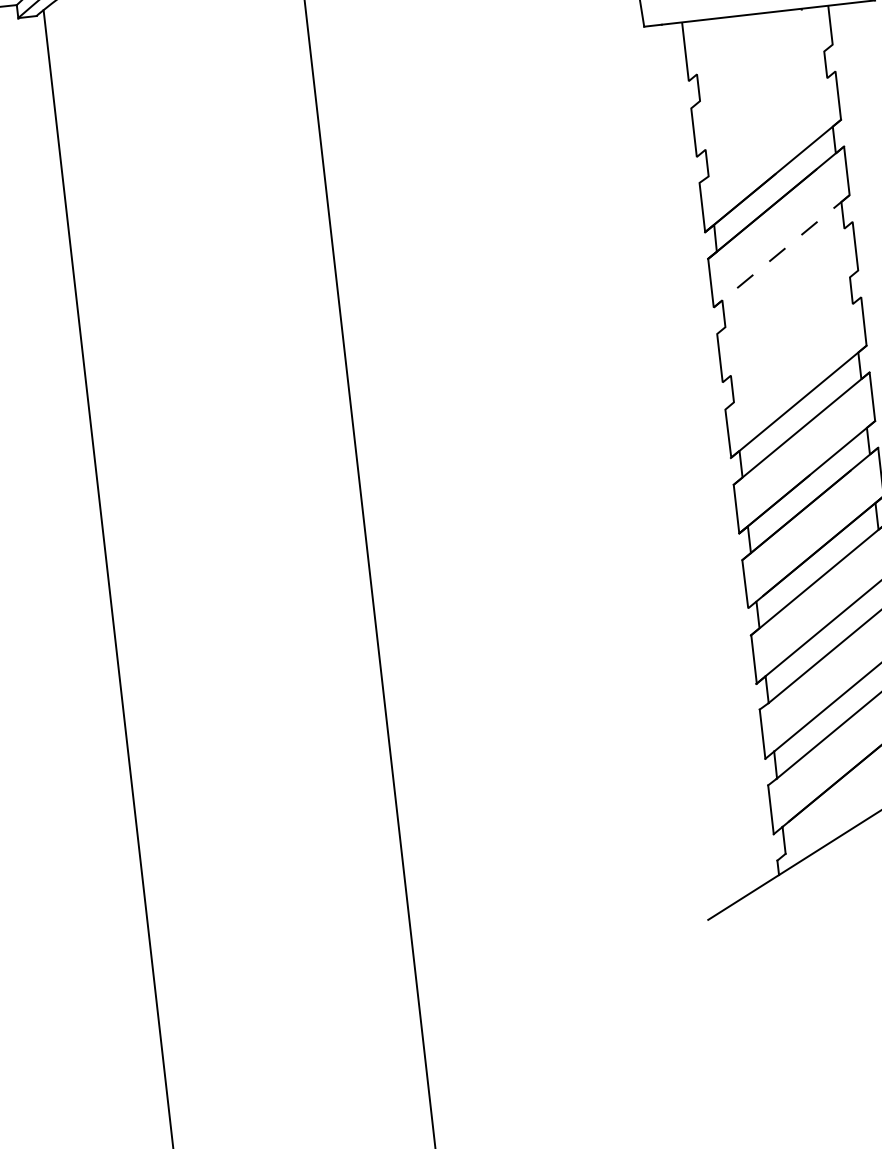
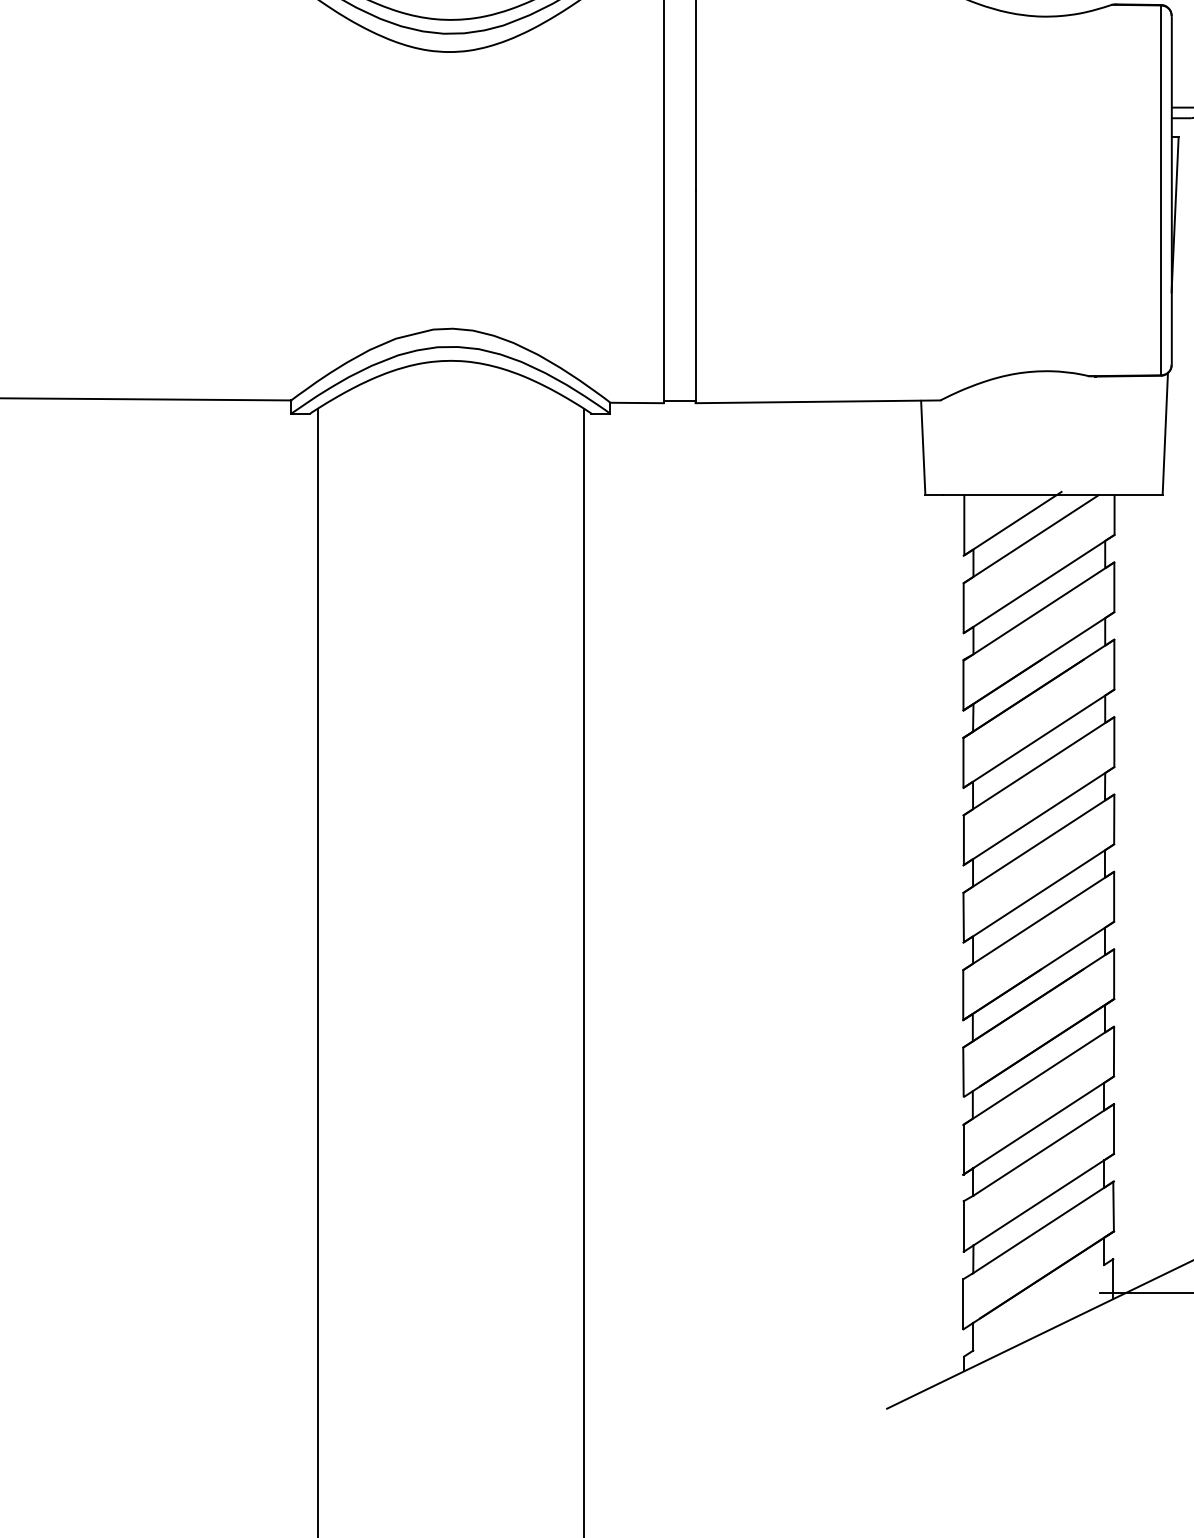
line: (732, 44) -> (1012, 523), added
line: (751, 58) -> (1030, 539), added
line: (764, 100) -> (1038, 583), added
line: (767, 127) -> (1038, 611), added
line: (781, 252) -> (1038, 739), dashed -> solid
line: (784, 278) -> (1038, 766), added
line: (789, 327) -> (1038, 816), added
line: (792, 353) -> (1038, 843), added

